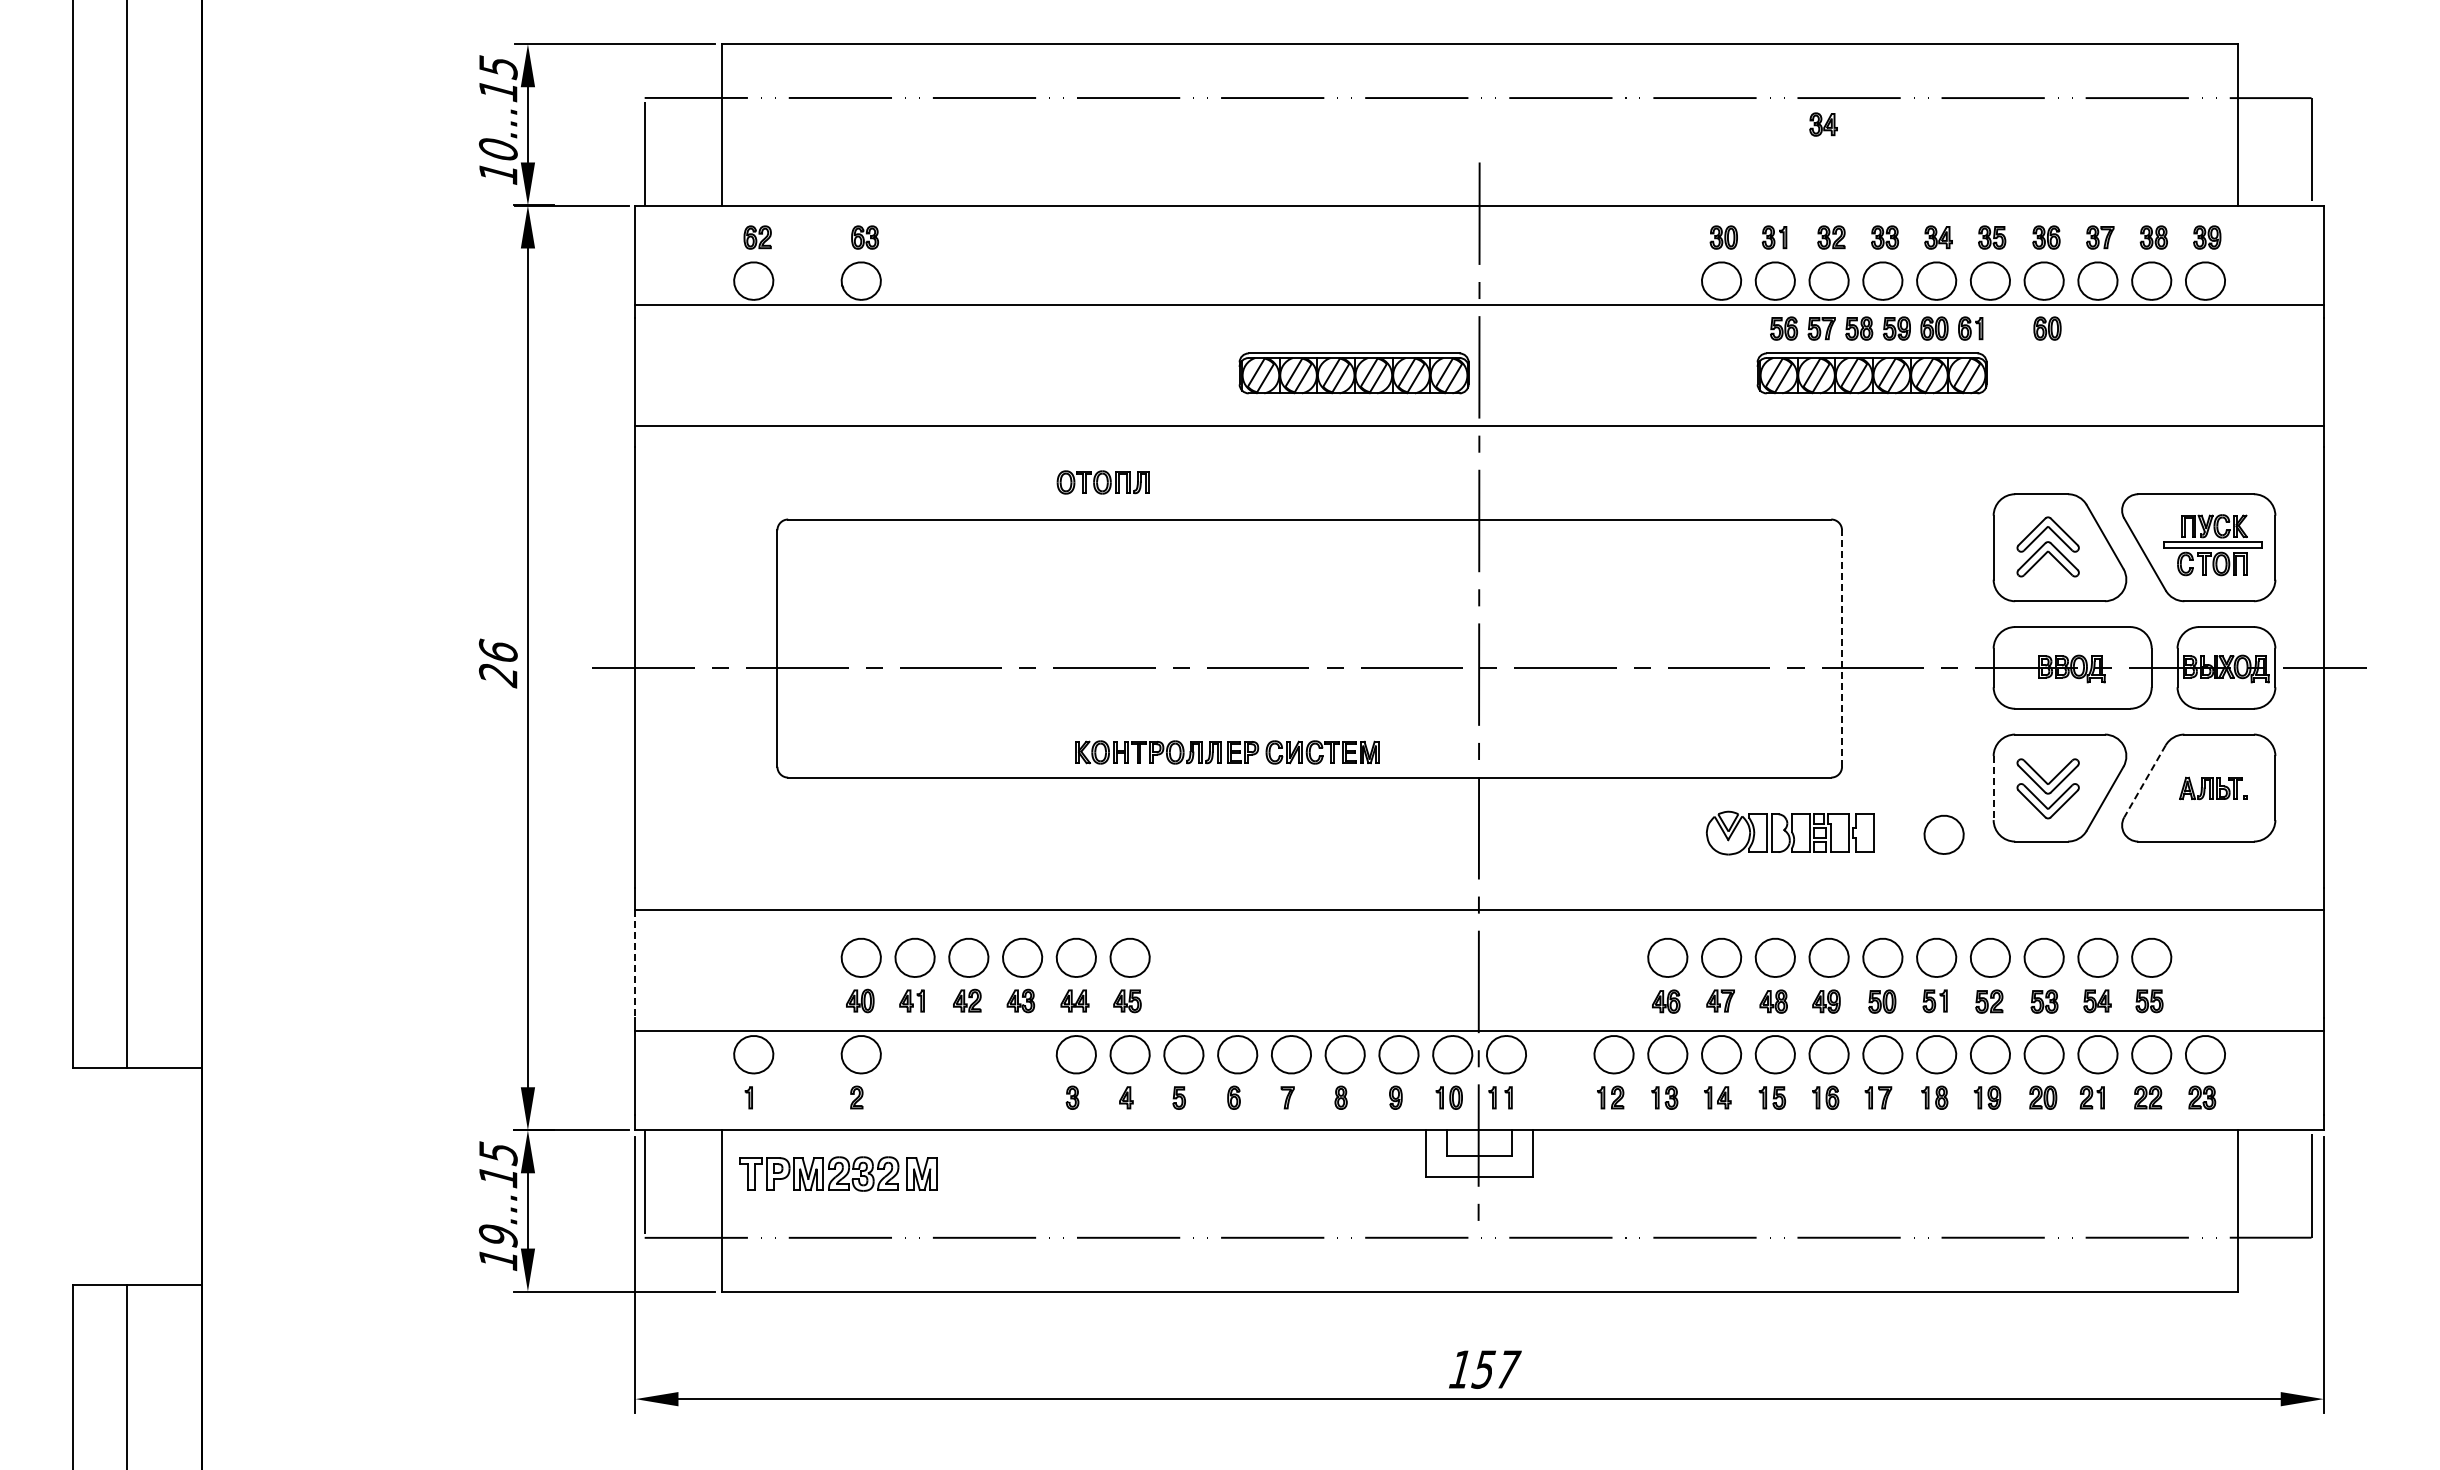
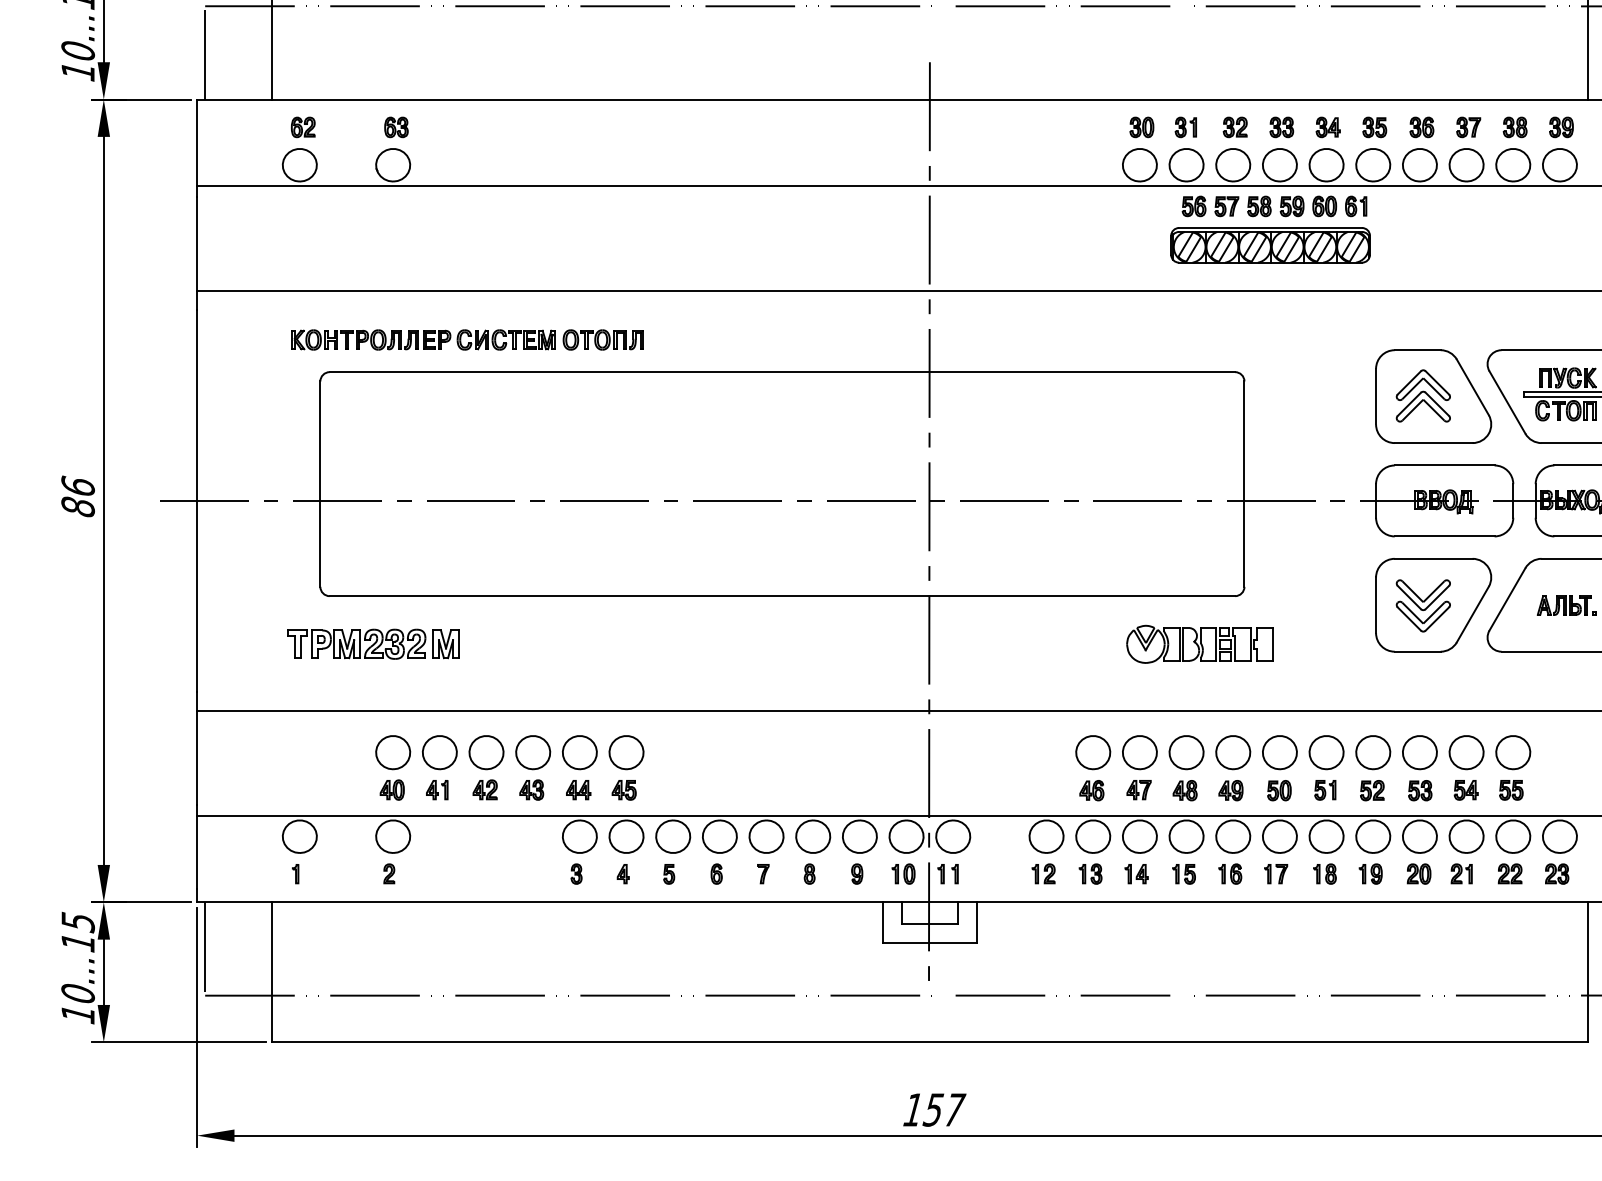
part: (1823, 124) -> (1228, 29), removed
part: (2047, 328) -> (1422, 206), removed
part: (1353, 373) -> (820, 245), removed
line: (1842, 648) -> (1244, 484), dashed -> solid
text: (498, 675) -> (78, 507), 26 -> 86
part: (1227, 752) -> (423, 340), moved
line: (2144, 781) -> (1507, 599), dashed -> solid
line: (1993, 788) -> (1375, 605), dashed -> solid
part: (1943, 834) -> (1332, 645), removed
line: (635, 964) -> (197, 758), dashed -> solid
part: (838, 1173) -> (373, 643), moved
text: (498, 1235) -> (78, 993), 19...15 -> 10...15

